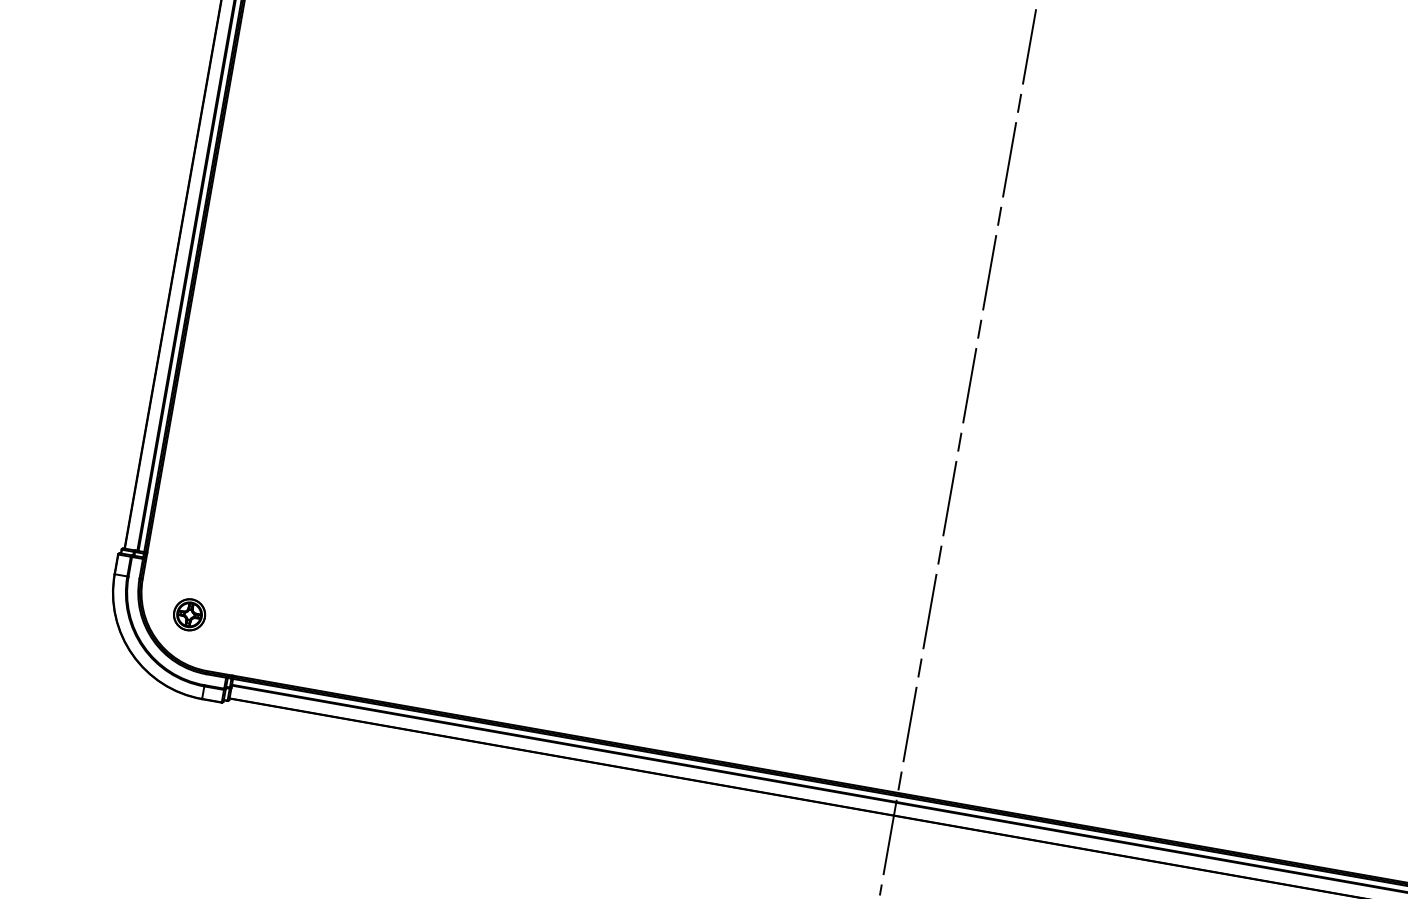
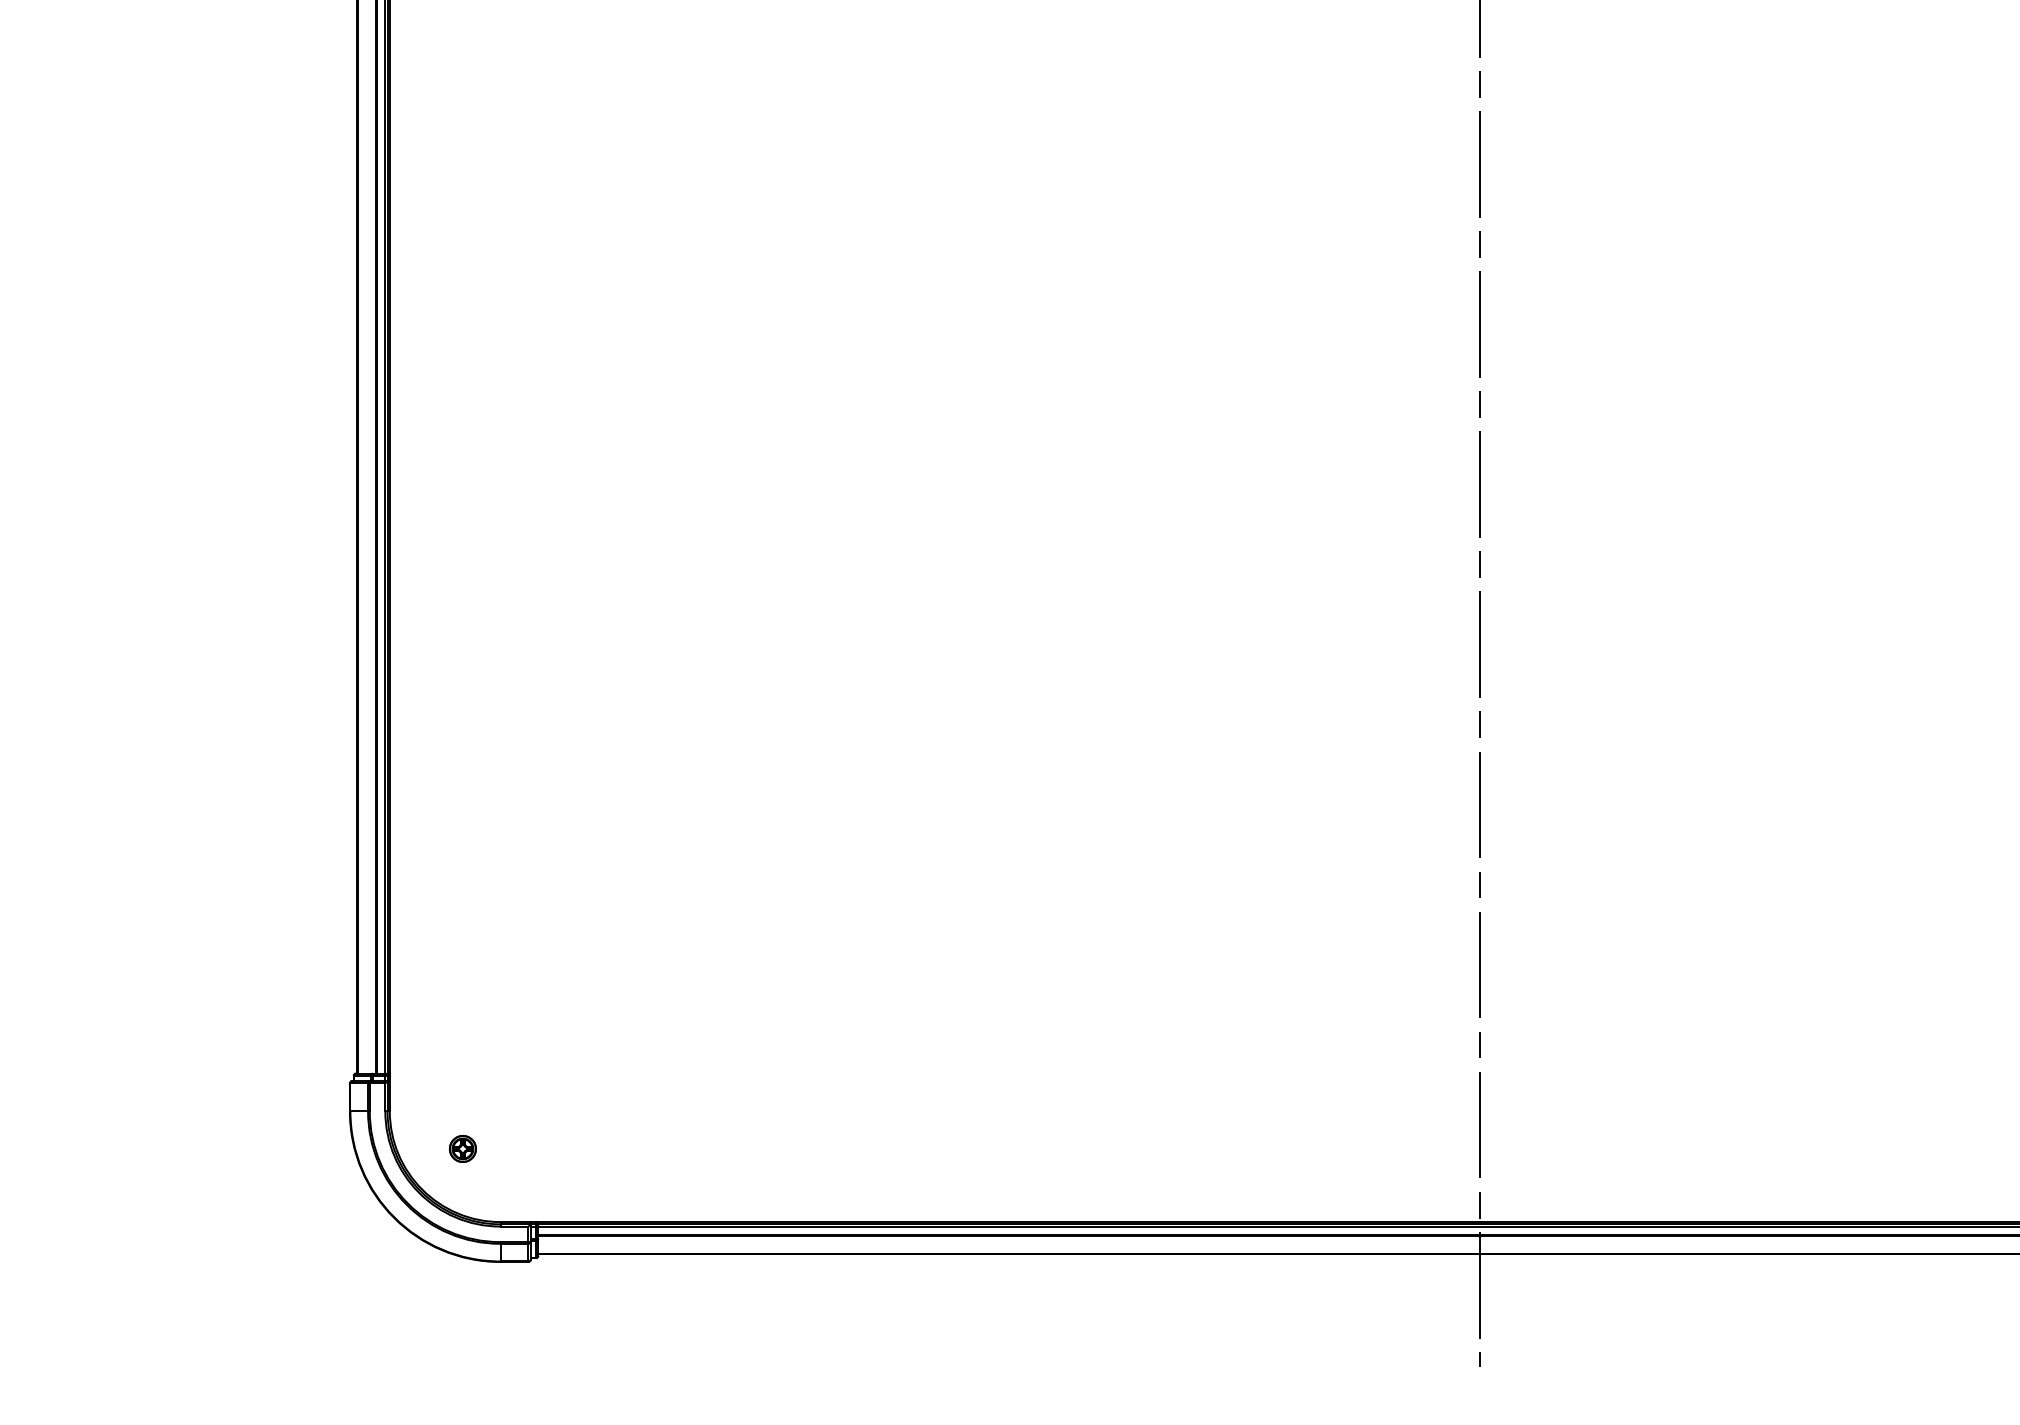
part: (189, 614) -> (462, 1148), size x0.6

